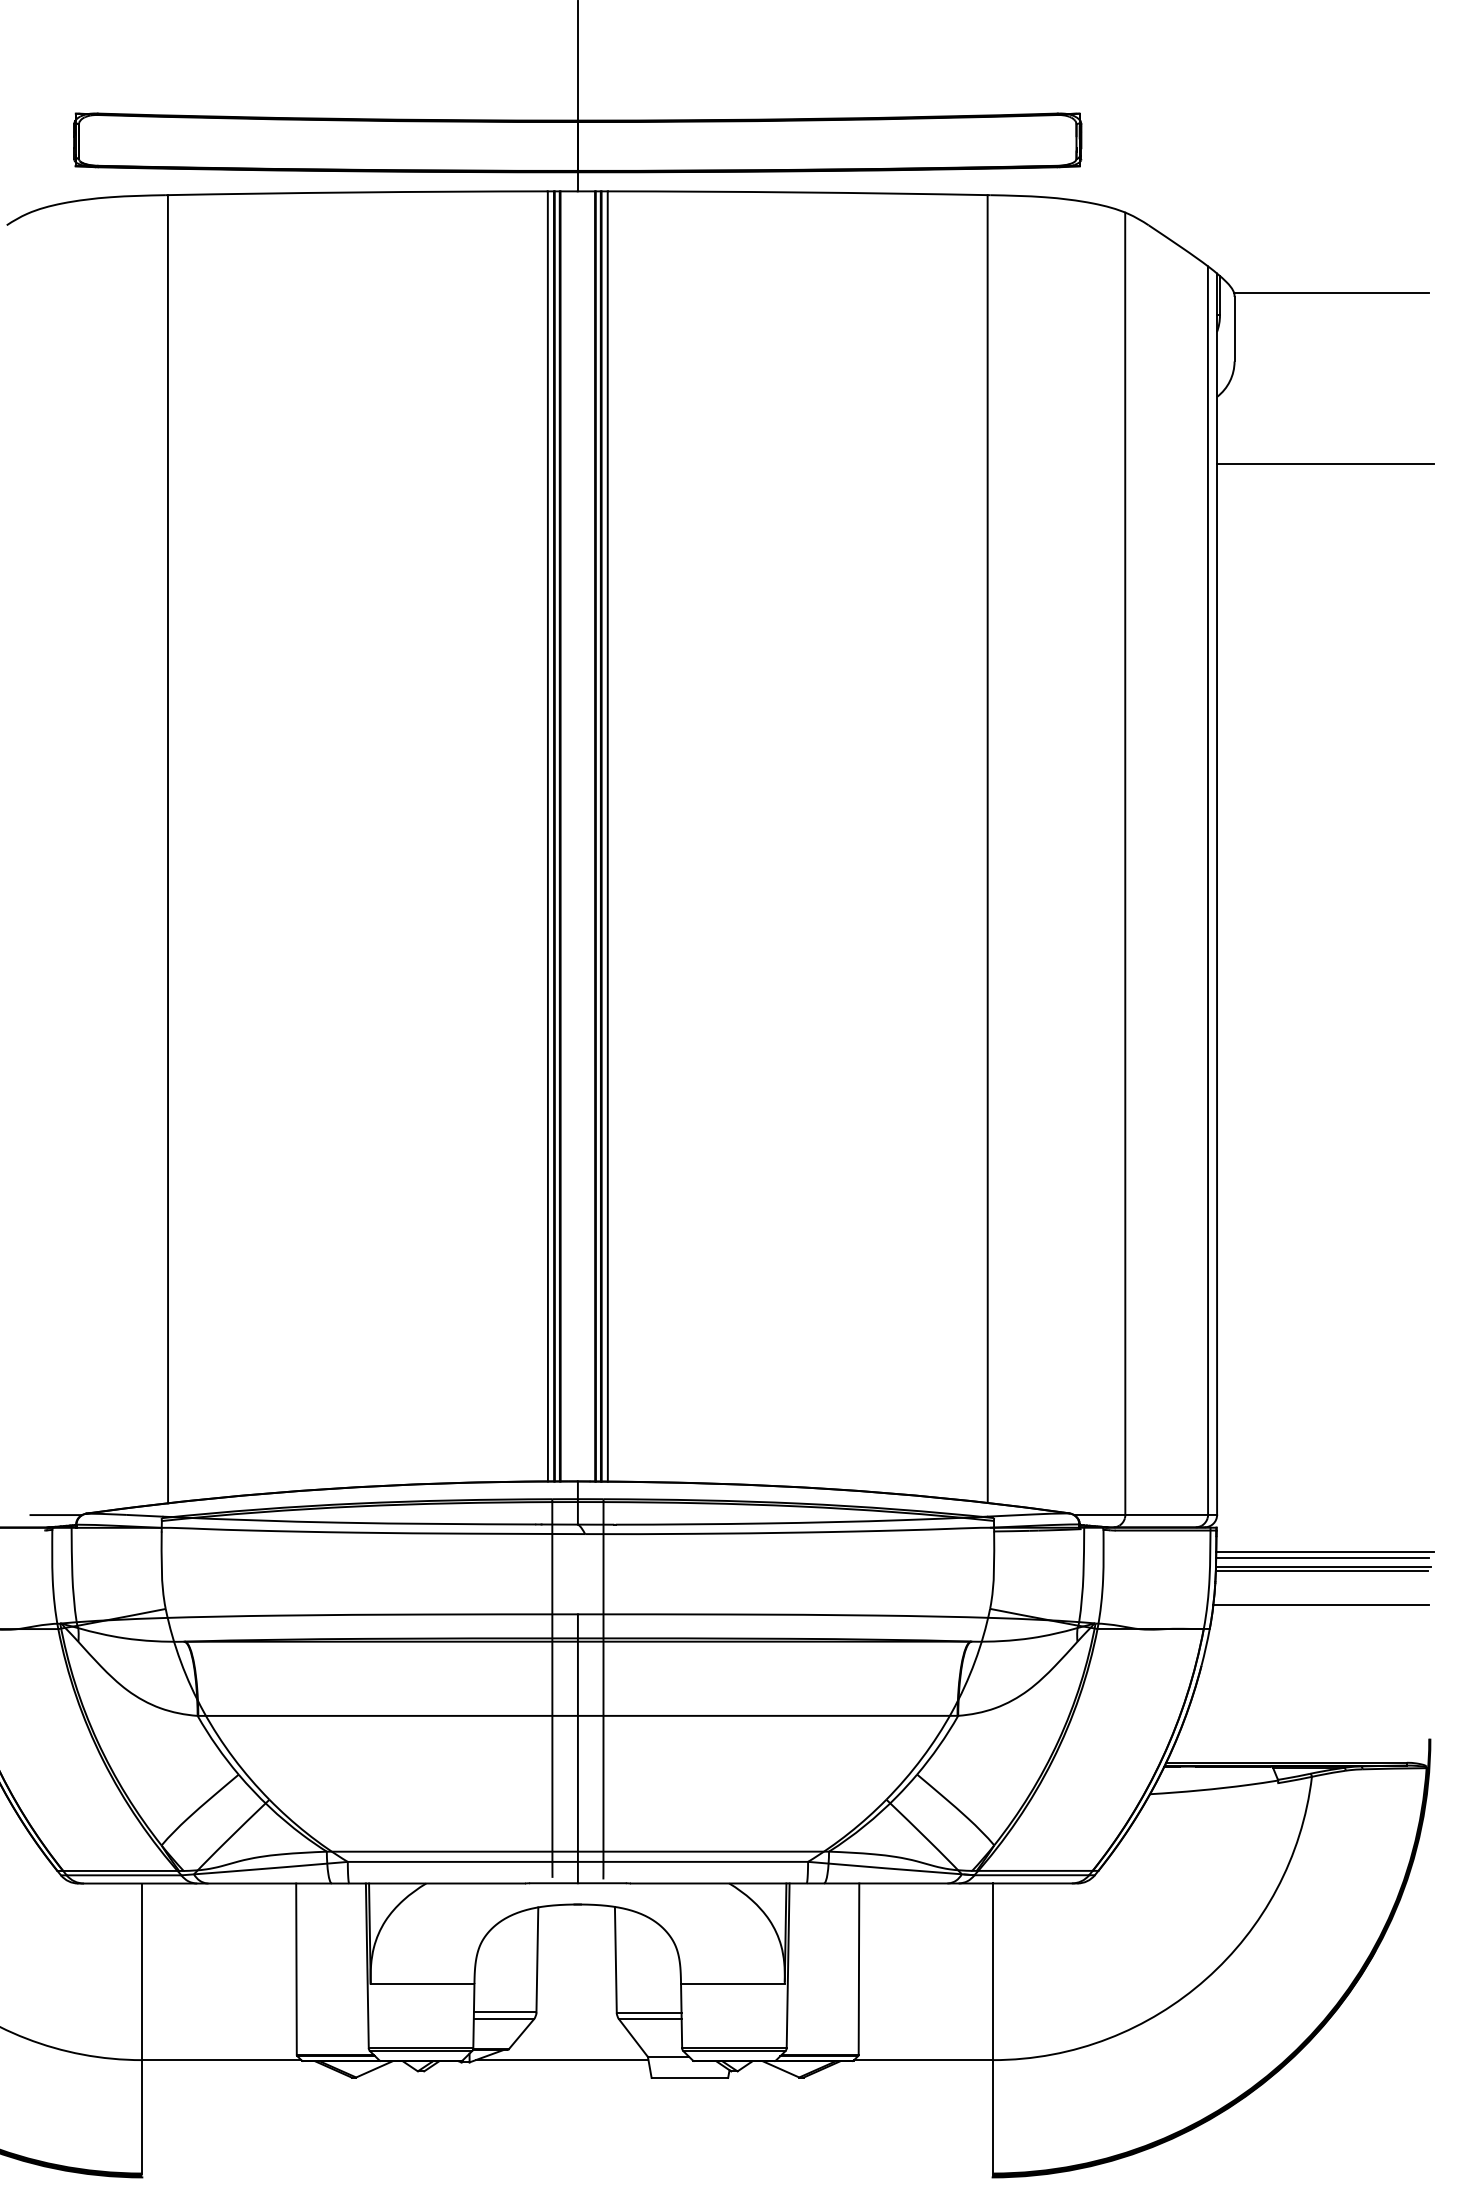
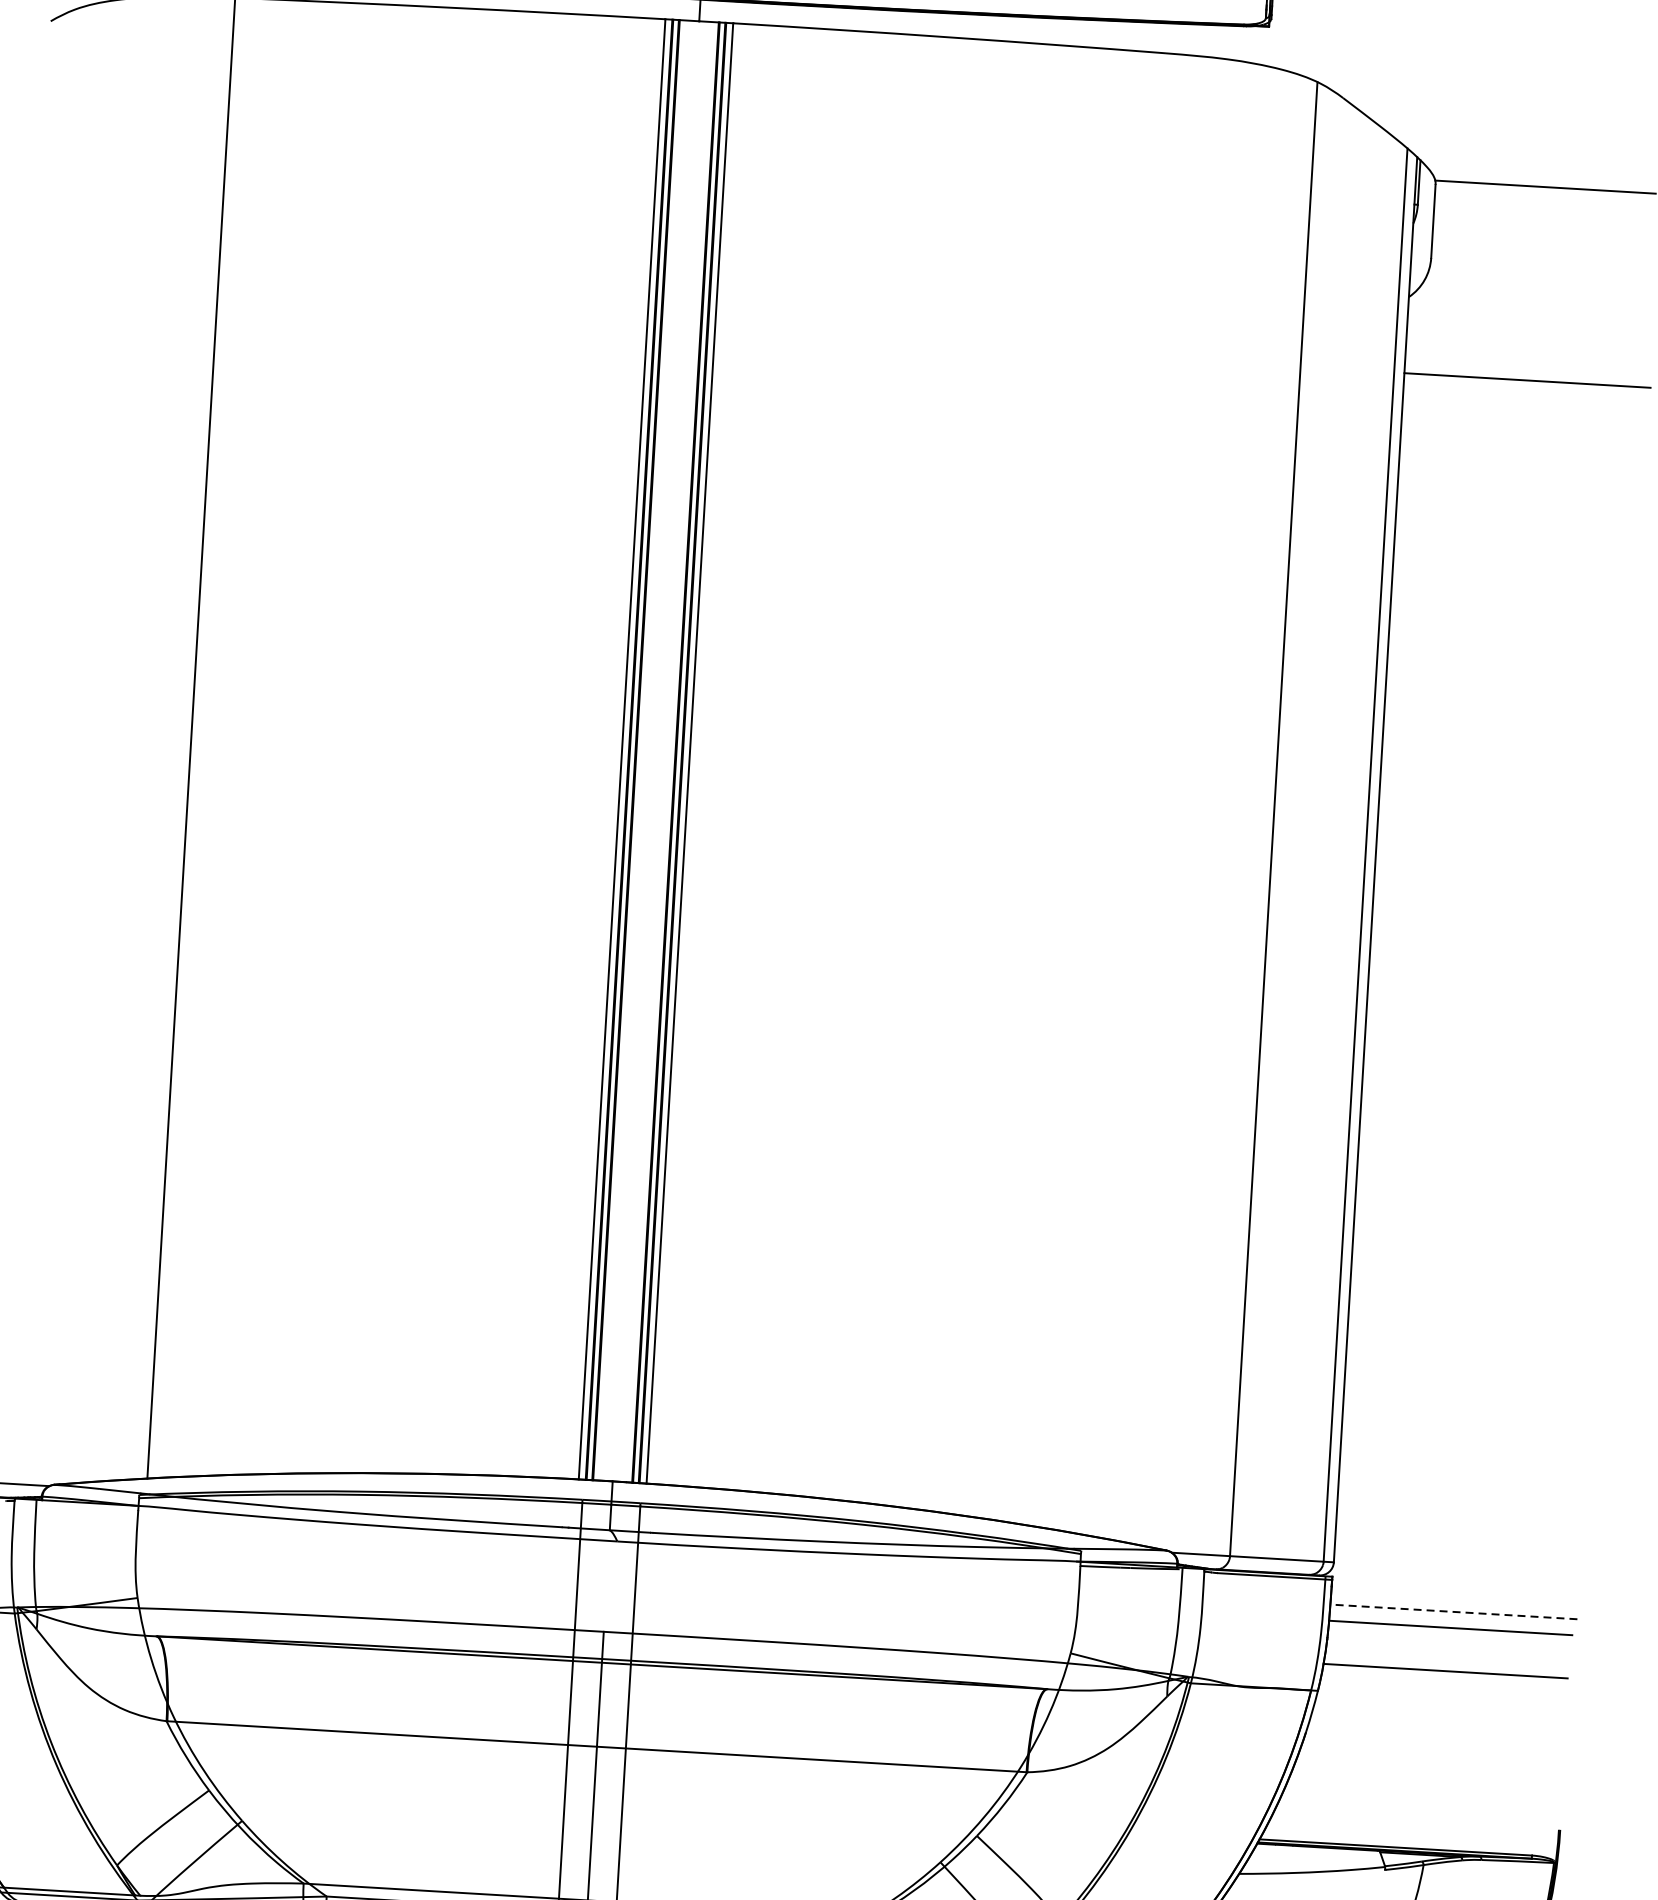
line: (987, 849) -> (1118, 793), removed
line: (1324, 1552) -> (1452, 1612), solid -> dashed
line: (1322, 1557) -> (1450, 1617), removed
line: (1321, 1571) -> (1448, 1633), removed

